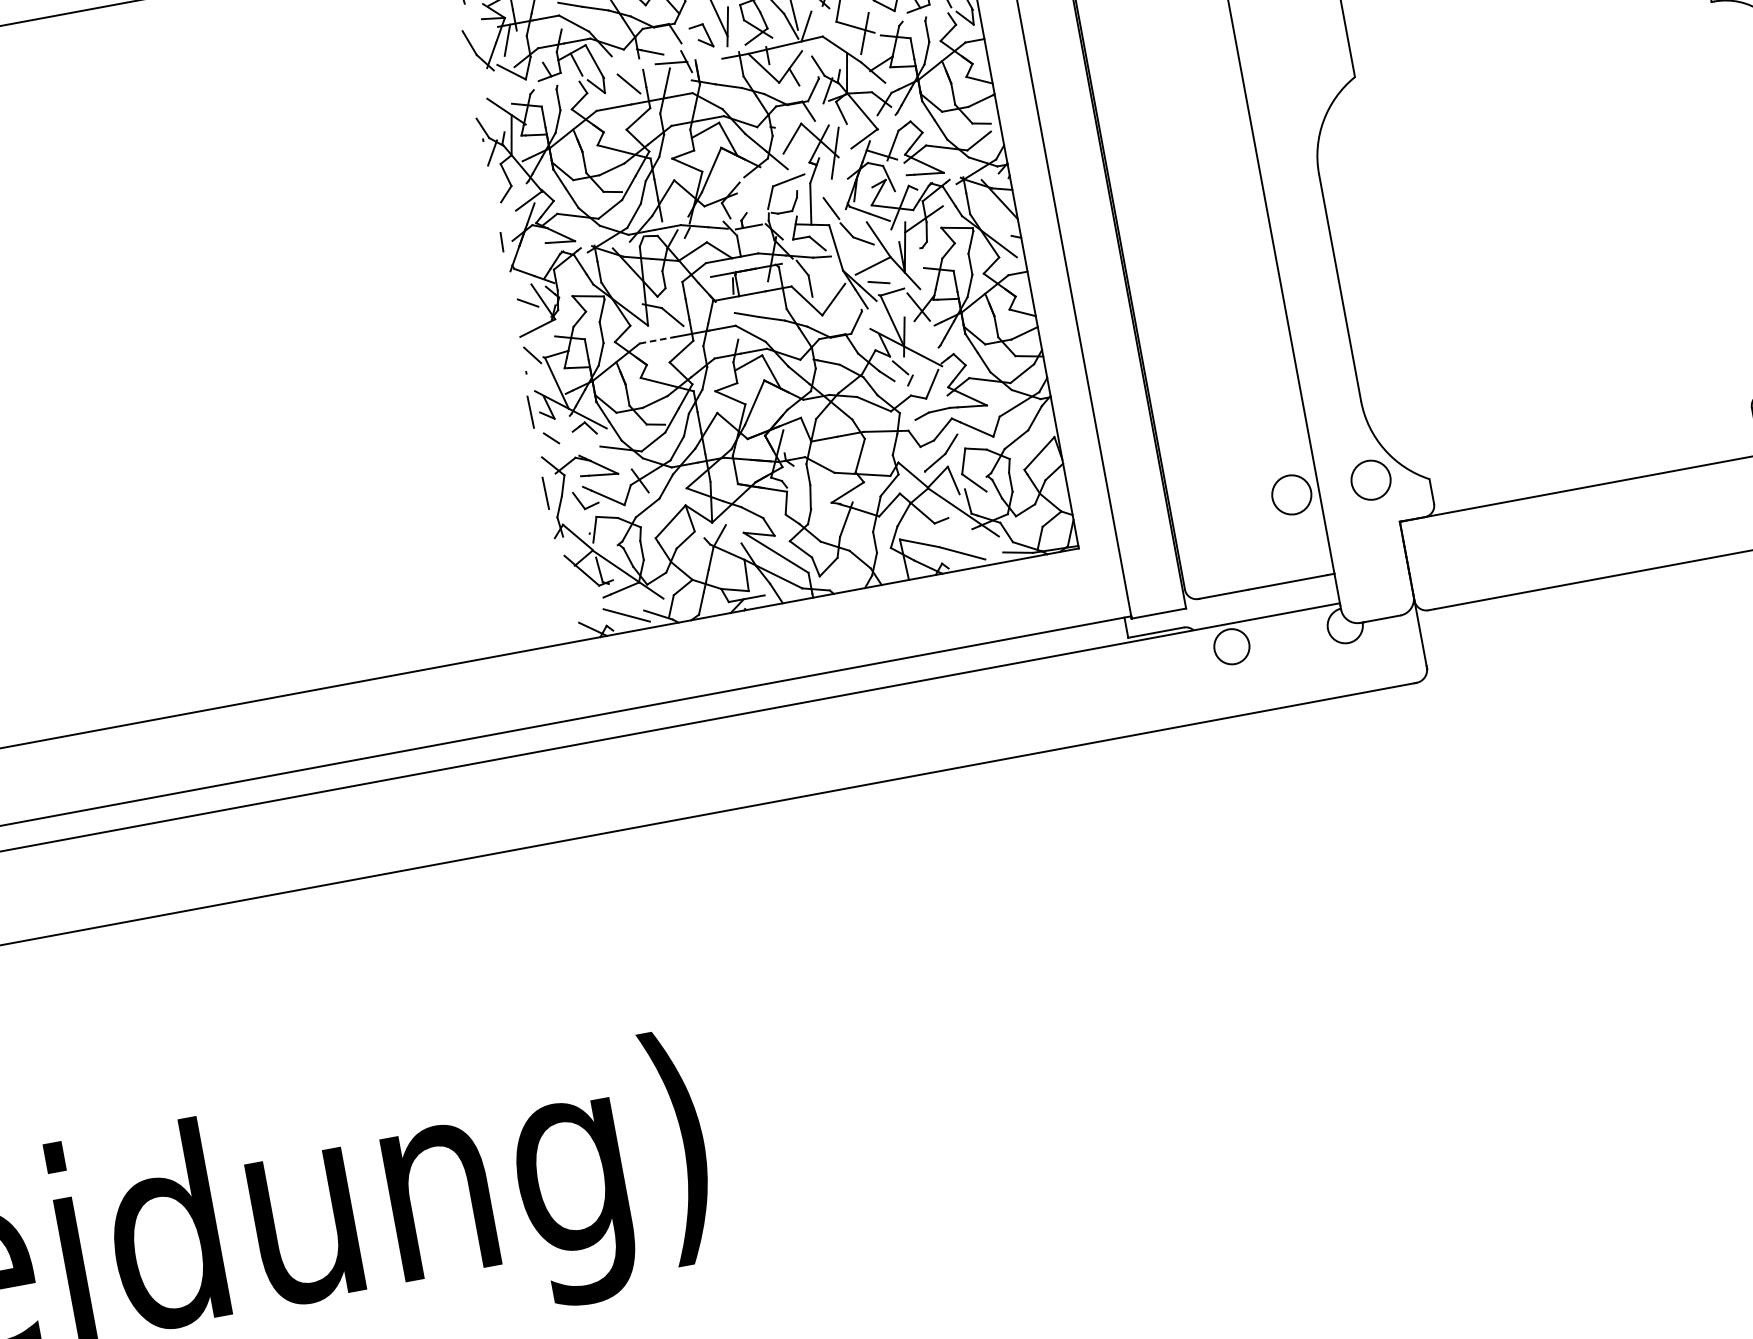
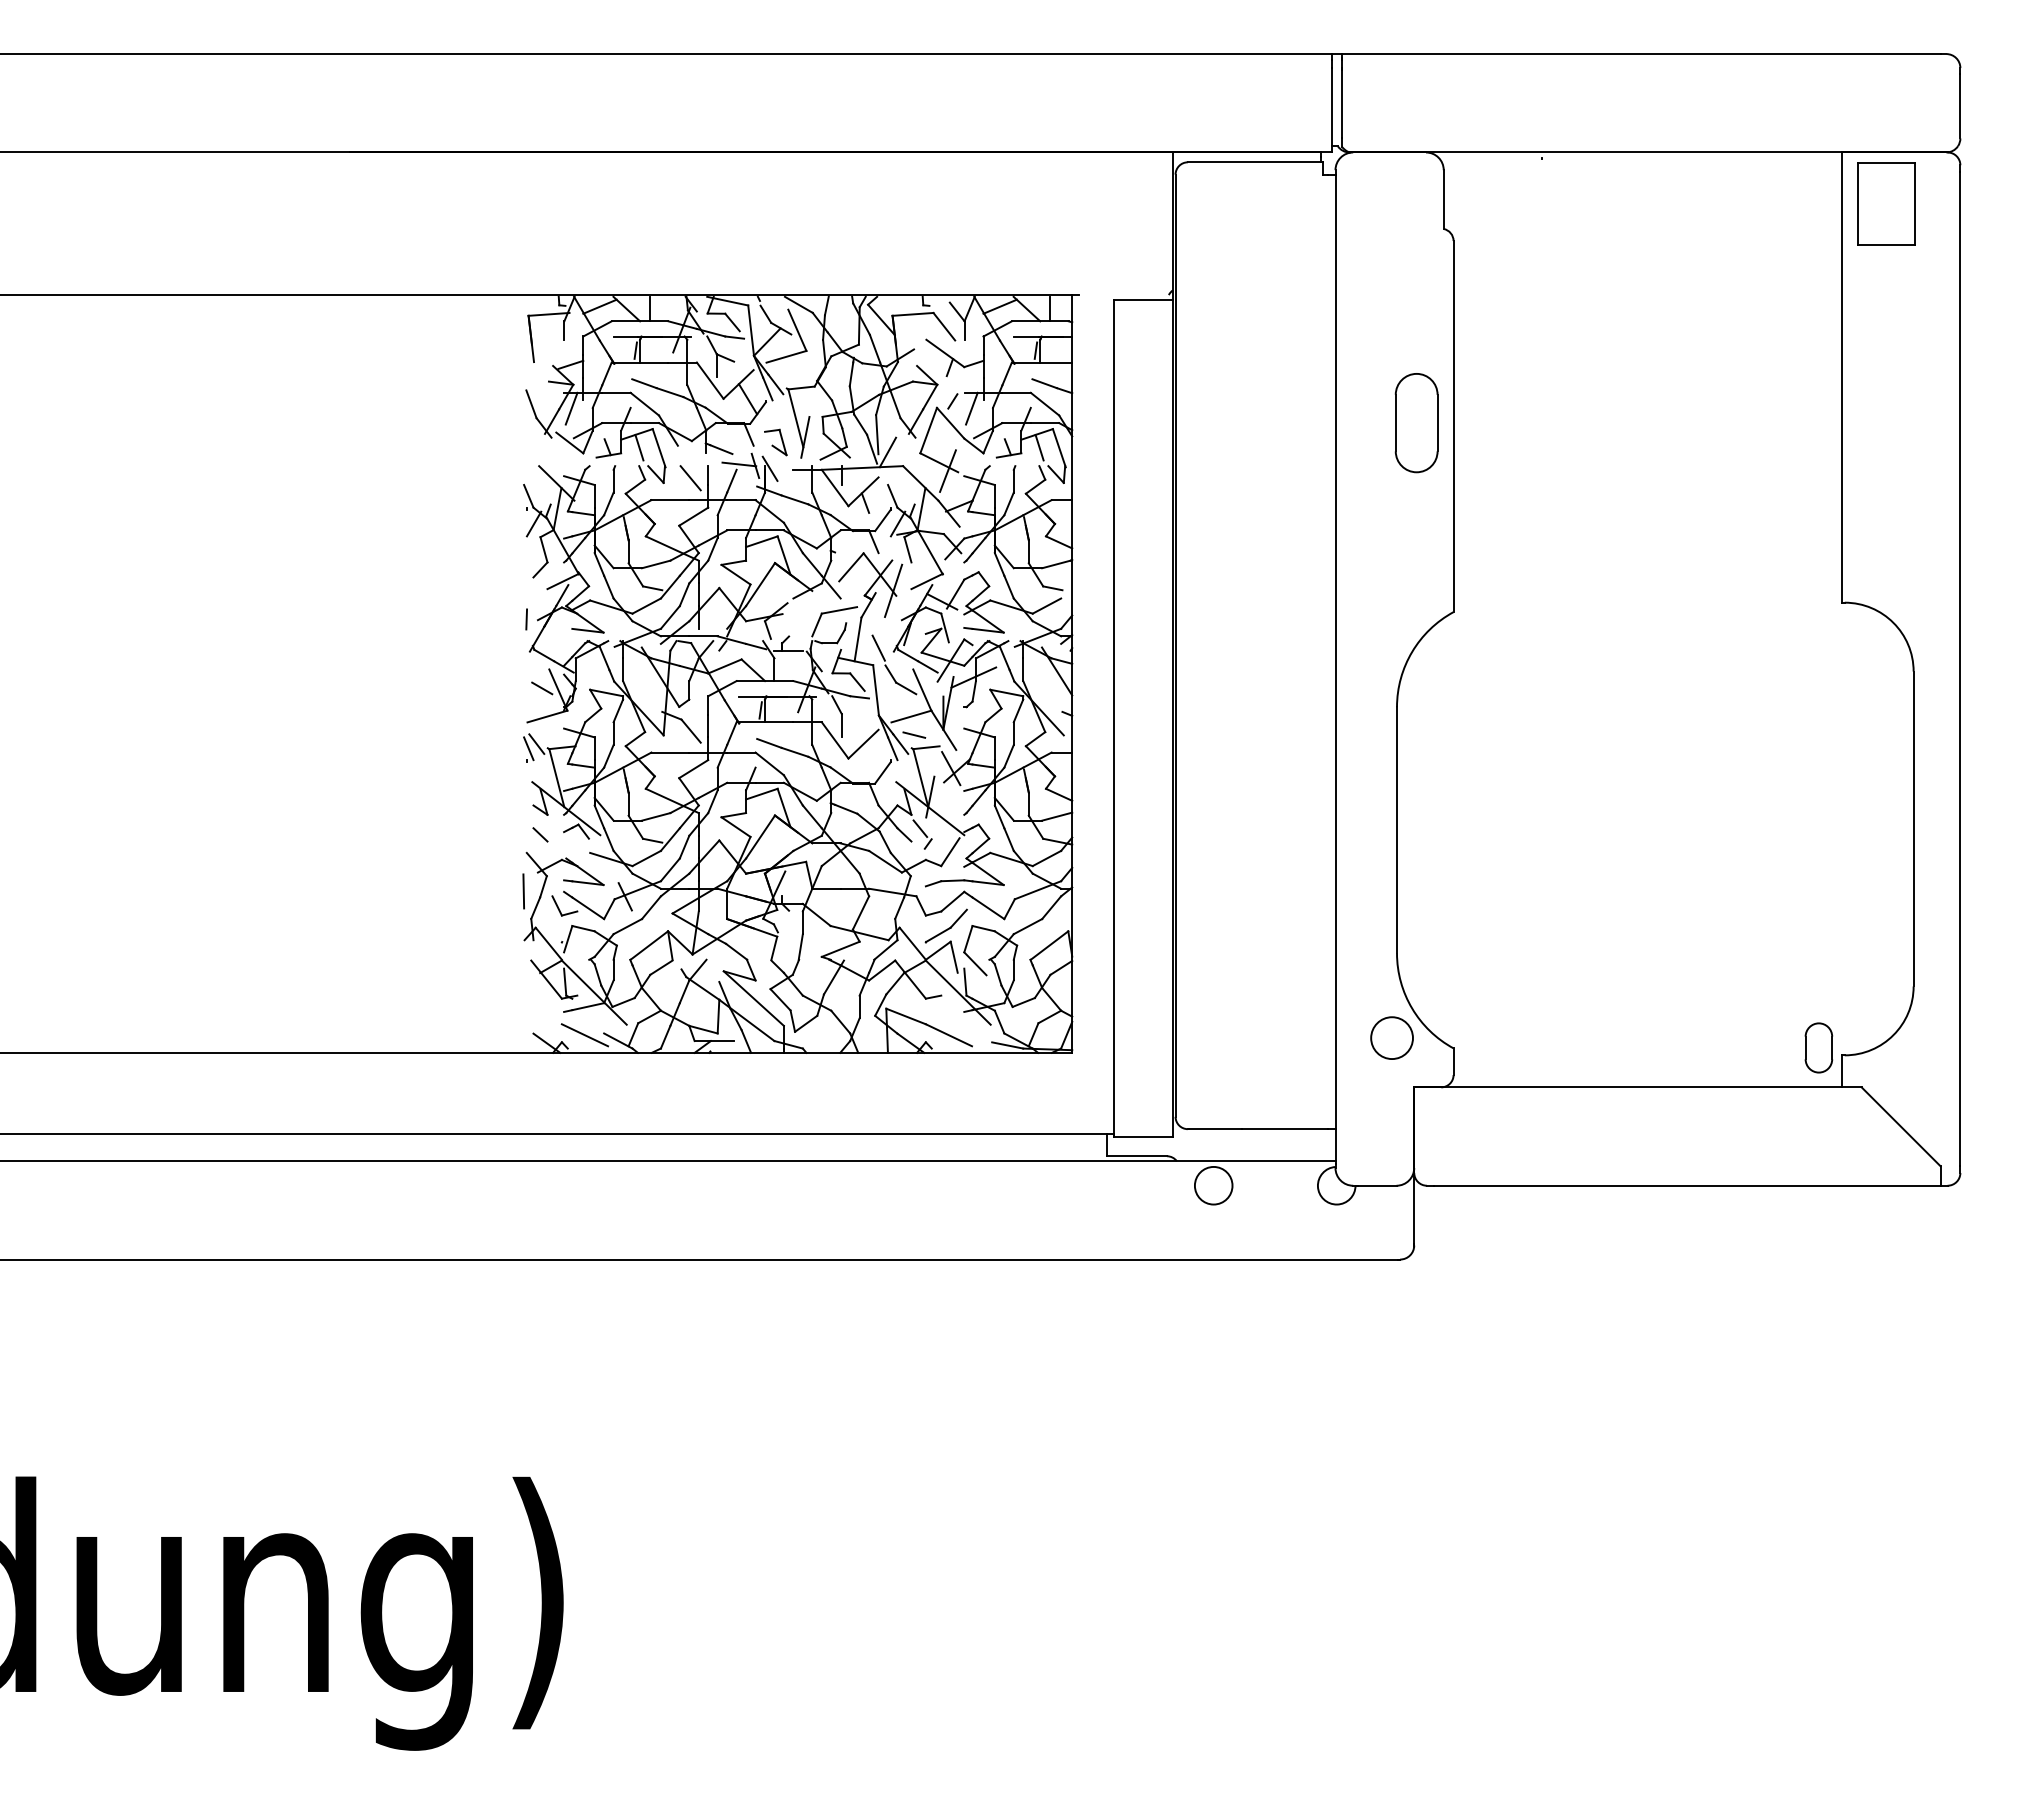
line: (700, 61) -> (769, 468), added
line: (657, 340) -> (670, 752), dashed -> solid
line: (525, 360) -> (528, 748), added
line: (530, 412) -> (523, 803), removed
circle: (1291, 494) -> (1305, 1037), removed

